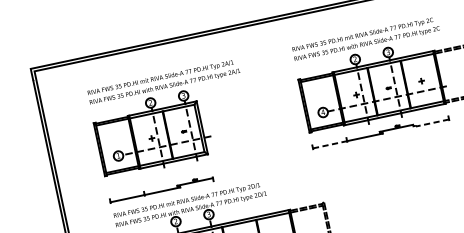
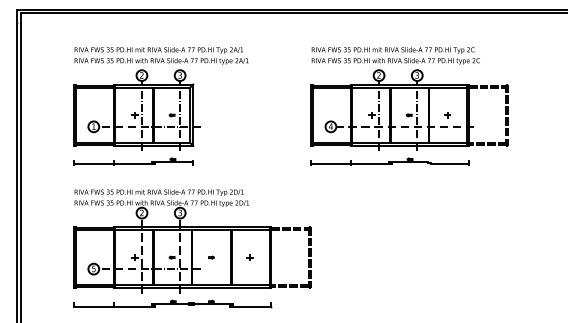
line: (429, 123) -> (446, 164), dashed -> solid
line: (329, 145) -> (330, 164), dashed -> solid
part: (161, 189) -> (133, 161), moved

